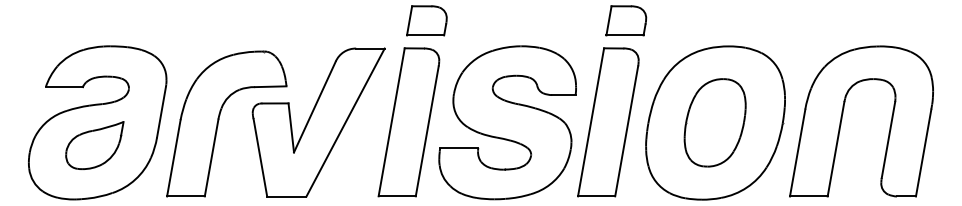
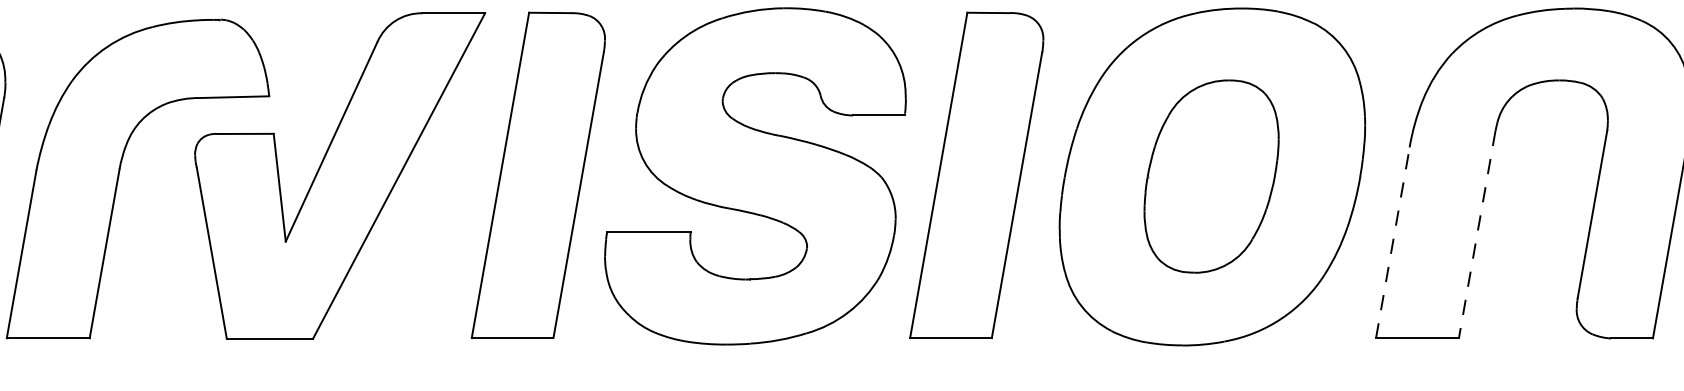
line: (836, 149) -> (1478, 235), solid -> dashed
line: (797, 152) -> (1392, 241), solid -> dashed

